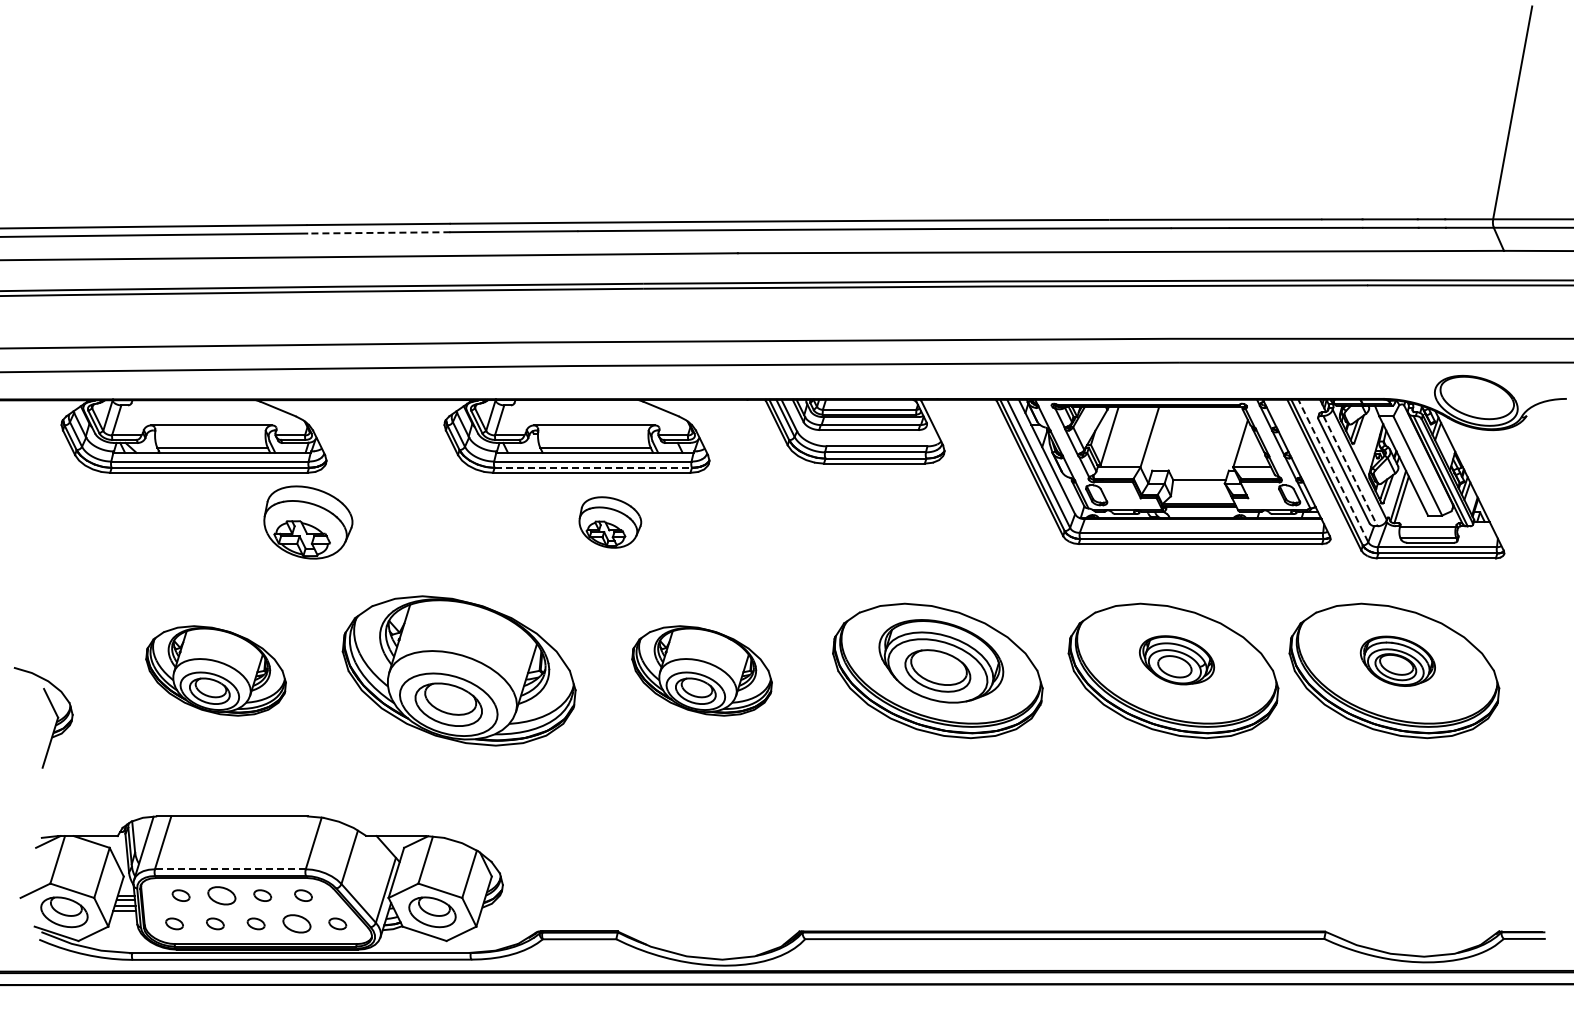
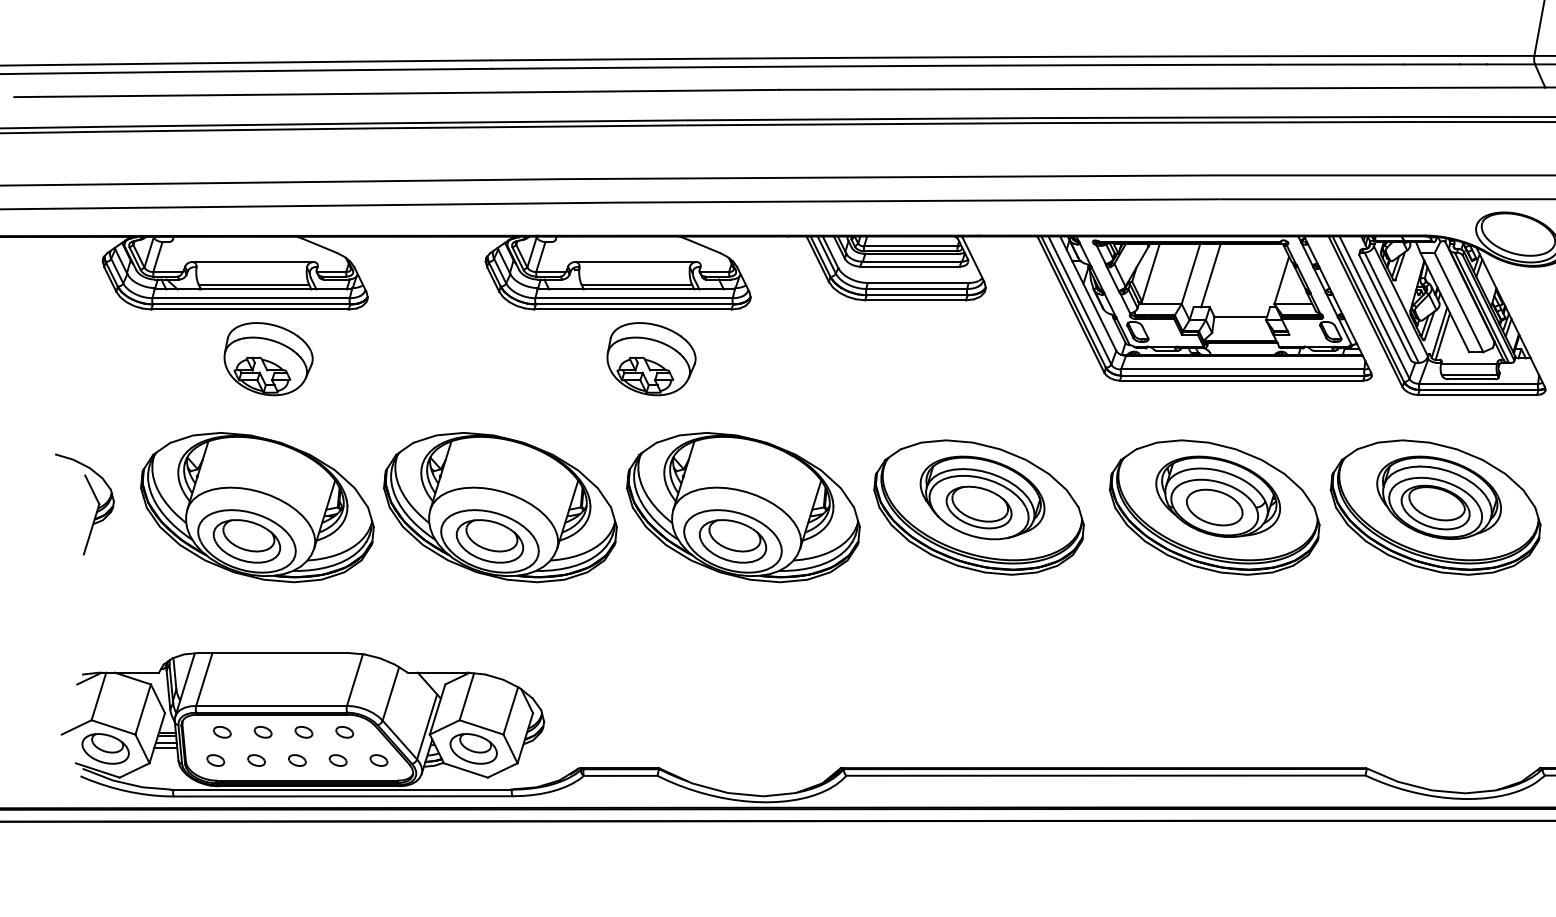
line: (378, 232) -> (419, 69), dashed -> solid
line: (1169, 438) -> (1210, 275), added
line: (593, 467) -> (634, 304), dashed -> solid
line: (1333, 470) -> (1374, 307), dashed -> solid
line: (1350, 471) -> (1391, 308), dashed -> solid
part: (308, 522) -> (268, 359), moved
part: (610, 522) -> (651, 359), size x1.43
part: (1176, 660) -> (1217, 497), size x1.67
part: (1397, 661) -> (1438, 498), size x1.67
part: (215, 670) -> (256, 507), size x1.67
part: (701, 670) -> (742, 507), size x1.67
part: (54, 712) -> (95, 499), moved
line: (229, 869) -> (270, 706), dashed -> solid
part: (221, 895) -> (262, 732), size x0.62
part: (296, 923) -> (337, 760), size x0.62

